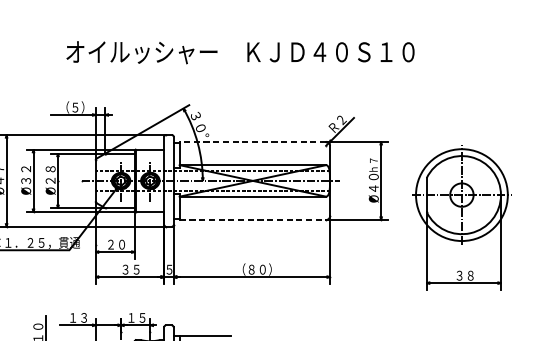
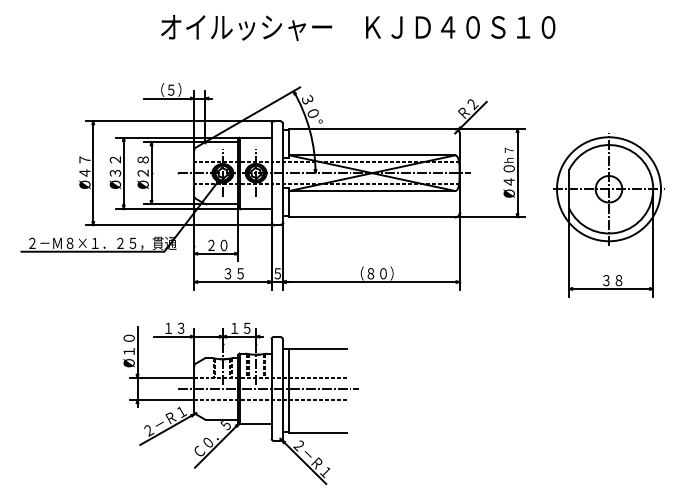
line: (253, 141) -> (372, 128), dashed -> solid
line: (253, 220) -> (372, 217), dashed -> solid

